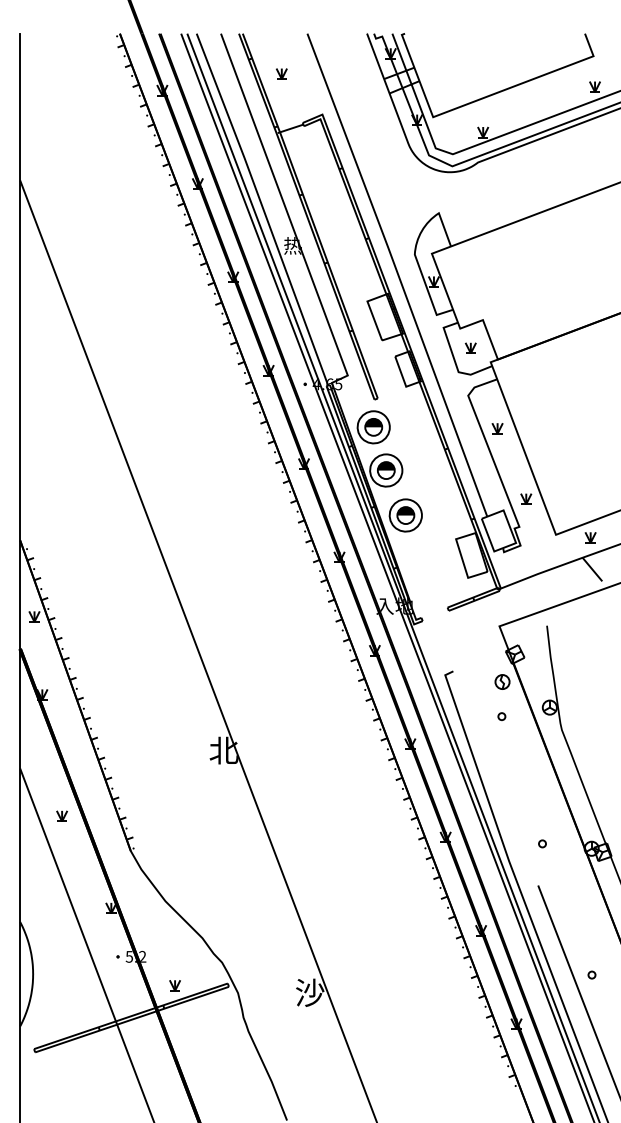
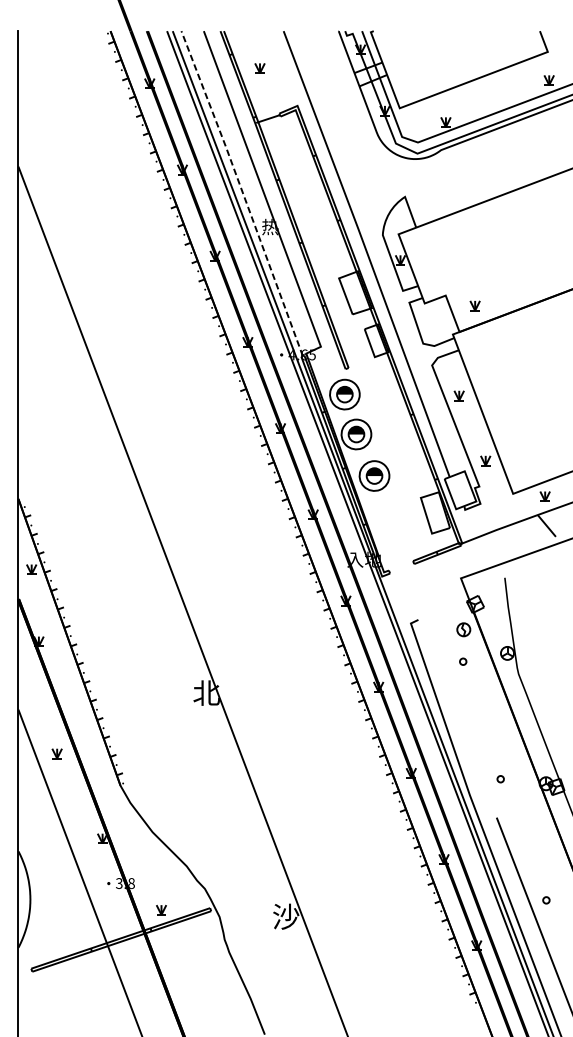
line: (263, 208) -> (243, 192), solid -> dashed
part: (470, 347) -> (474, 305), moved
text: (136, 956) -> (125, 883), 5.2 -> 3.8

